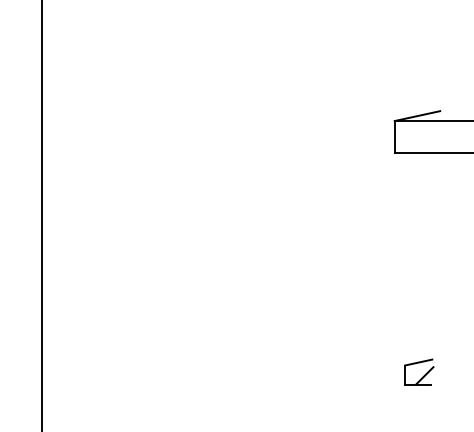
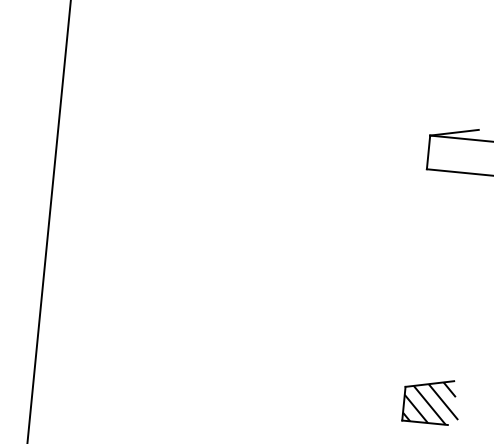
part: (420, 371) -> (431, 400), size x1.67

